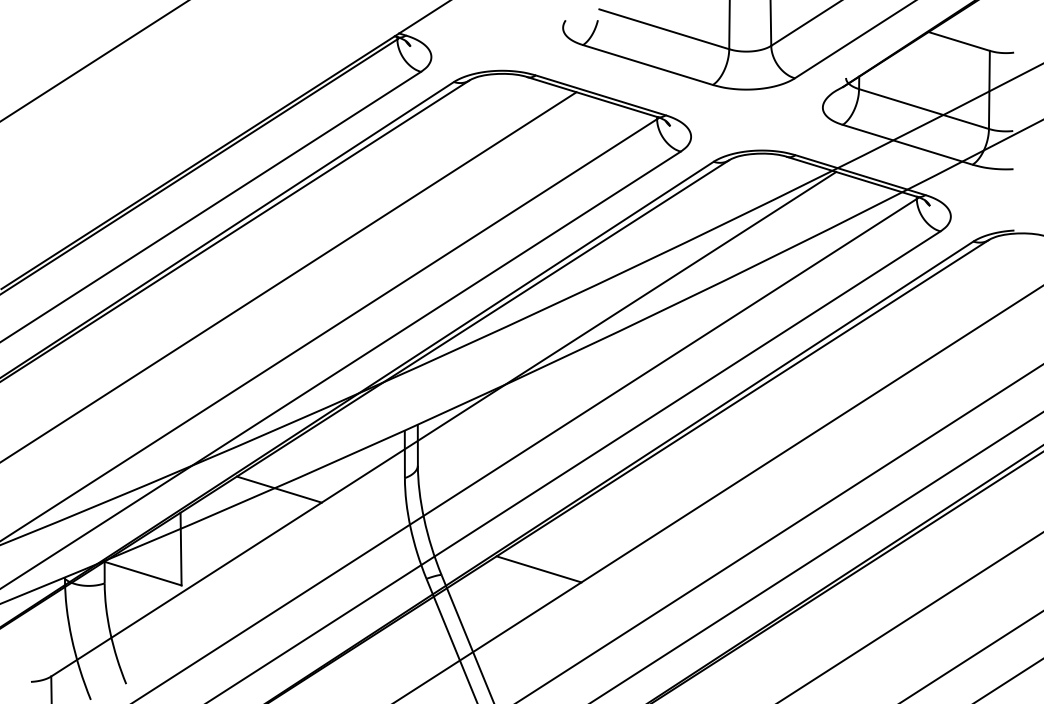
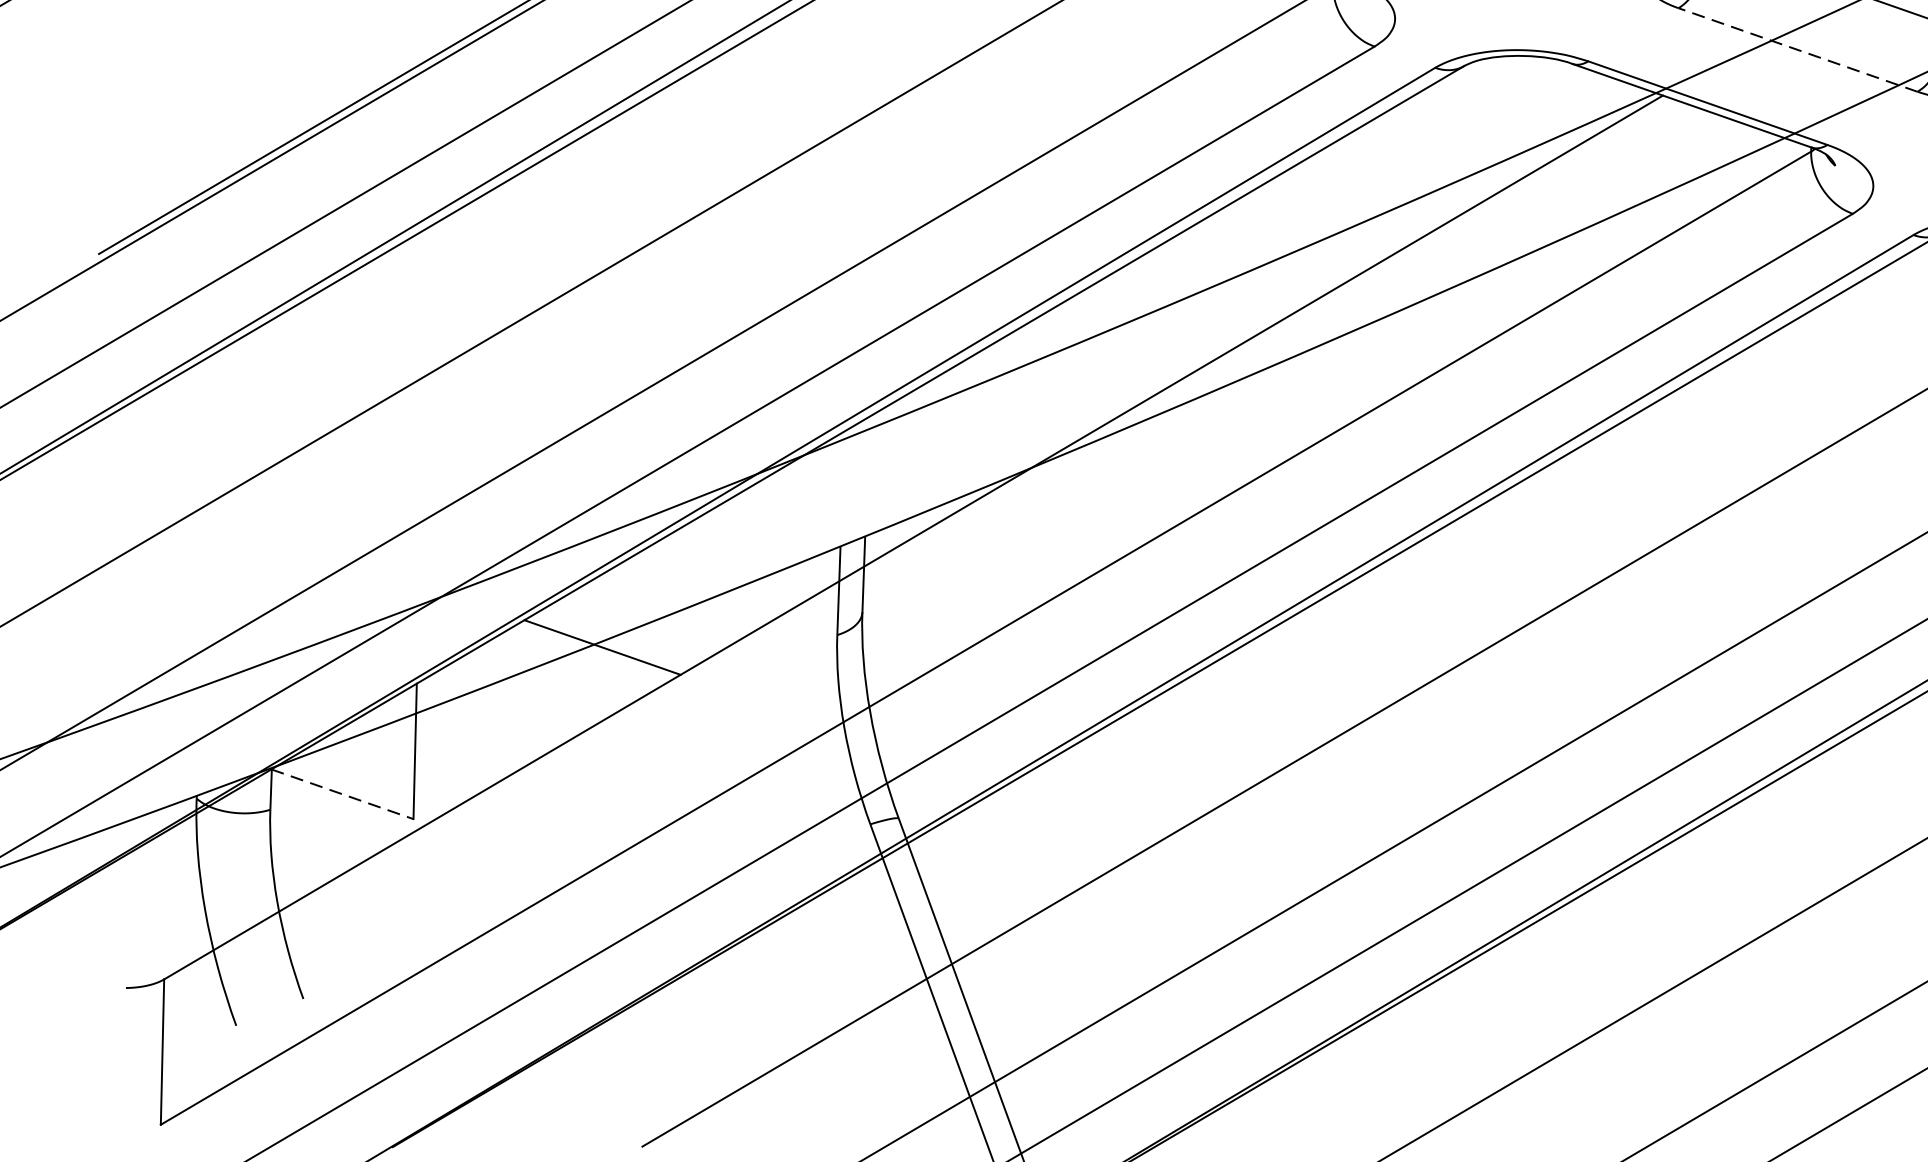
line: (907, 144) -> (1797, 49), solid -> dashed
line: (538, 569) -> (1079, 814), removed
line: (143, 573) -> (343, 794), solid -> dashed

